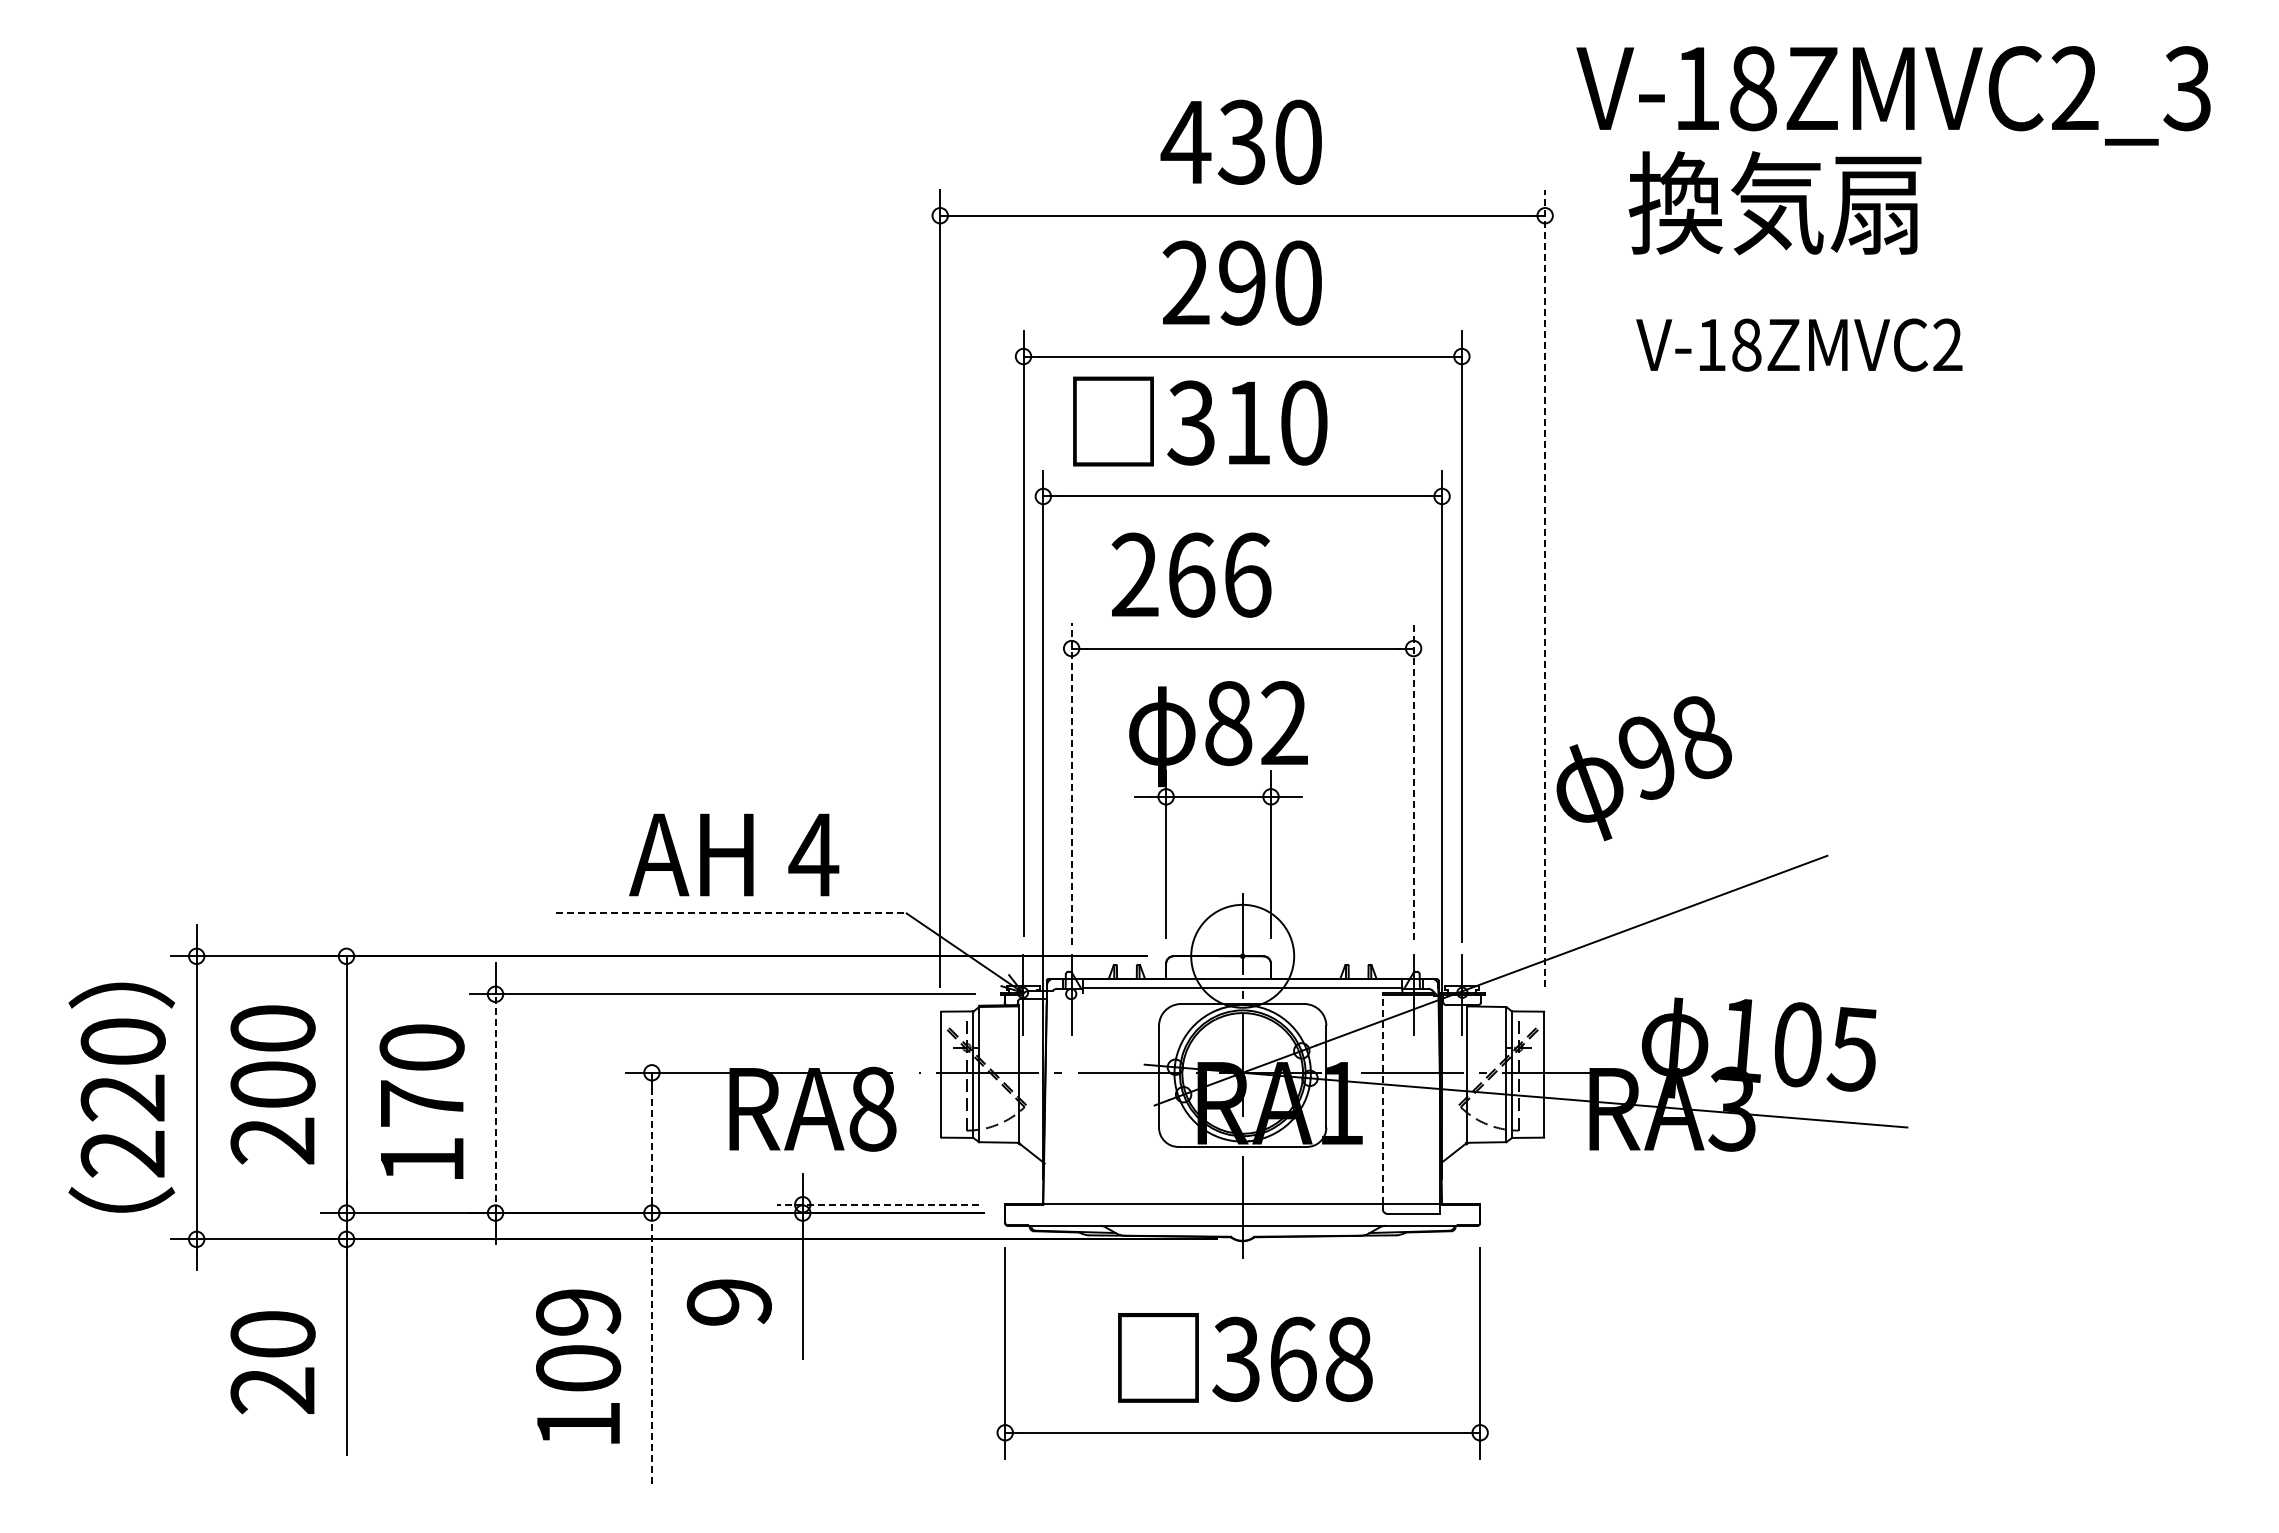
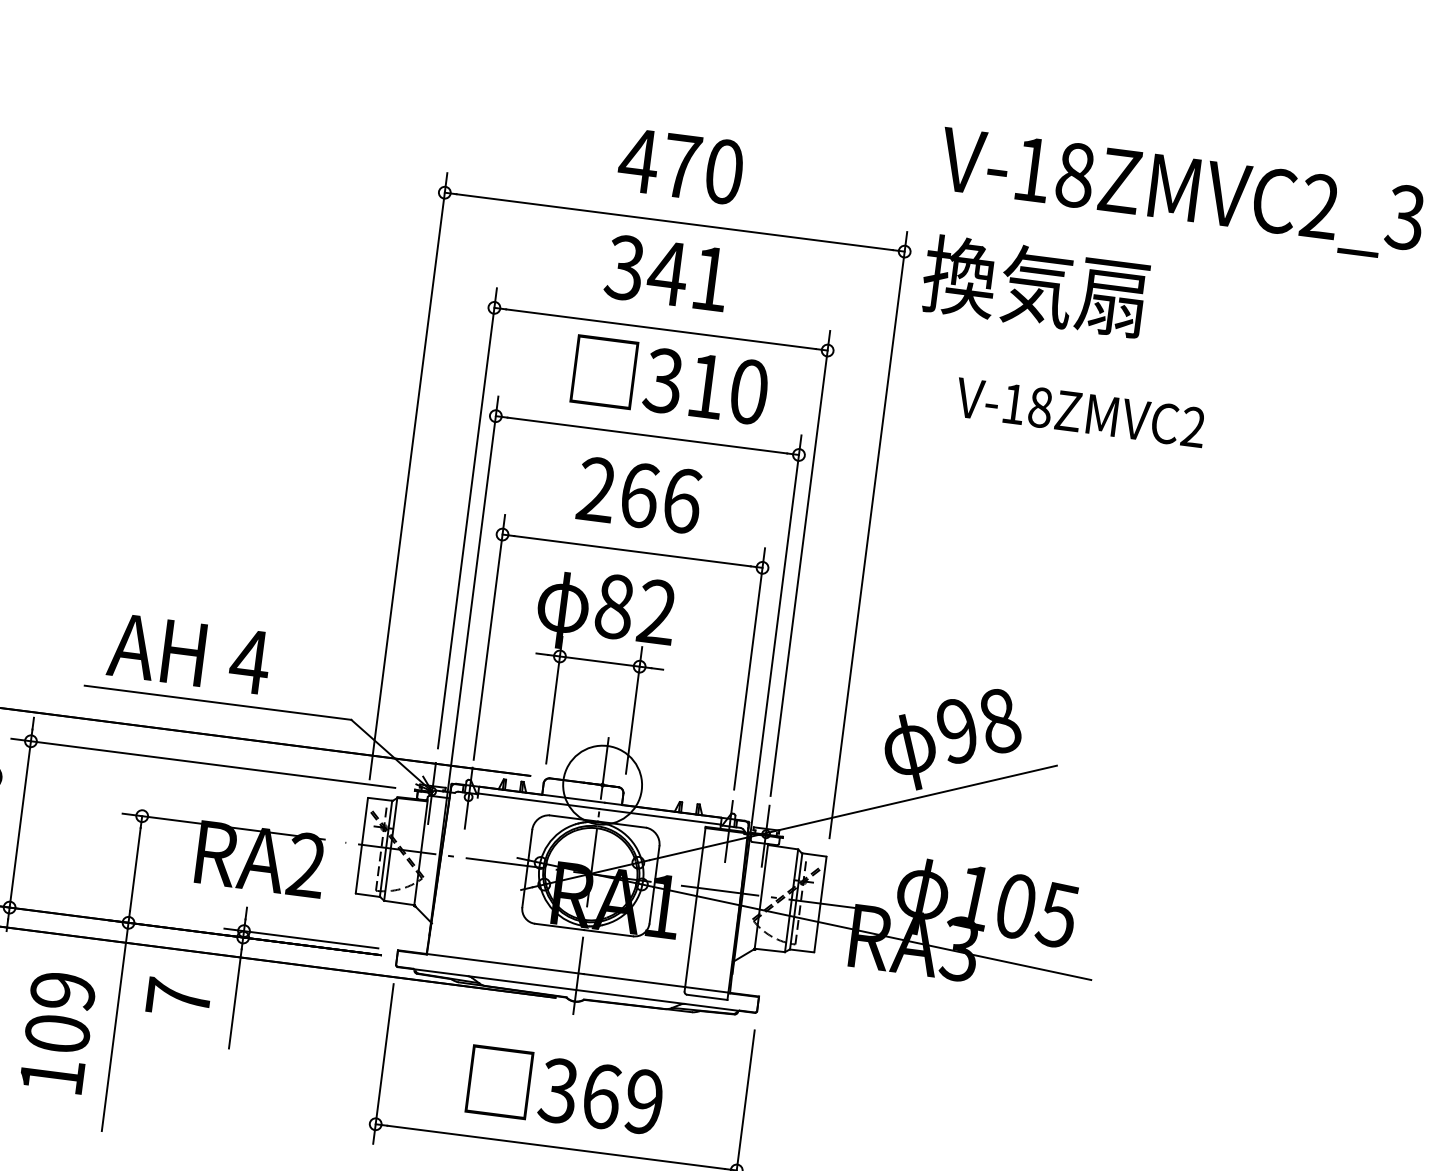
text: (1241, 141) -> (681, 165), 430 -> 470
text: (1774, 203) -> (1034, 286), moved
text: (1241, 282) -> (667, 272), 290 -> 341
text: (1799, 344) -> (1080, 412), moved
text: (1200, 421) -> (670, 380), moved
text: (1191, 574) -> (639, 494), moved
line: (1545, 588) -> (868, 535), dashed -> solid
text: (1643, 768) -> (953, 739), moved
line: (1413, 781) -> (749, 668), dashed -> solid
line: (1071, 783) -> (489, 637), dashed -> solid
text: (734, 854) -> (189, 653), moved
line: (731, 913) -> (218, 702), dashed -> solid
line: (1382, 1098) -> (695, 906), dashed -> solid
line: (495, 1103) -> (20, 824), dashed -> solid
text: (872, 1108) -> (306, 864), RA8 -> RA2
line: (651, 1142) -> (135, 869), dashed -> solid
line: (877, 1204) -> (300, 938), dashed -> solid
text: (728, 1301) -> (178, 997), 9 -> 7
line: (651, 1350) -> (114, 1027), dashed -> solid
text: (1348, 1358) -> (643, 1101), 368 -> 369

